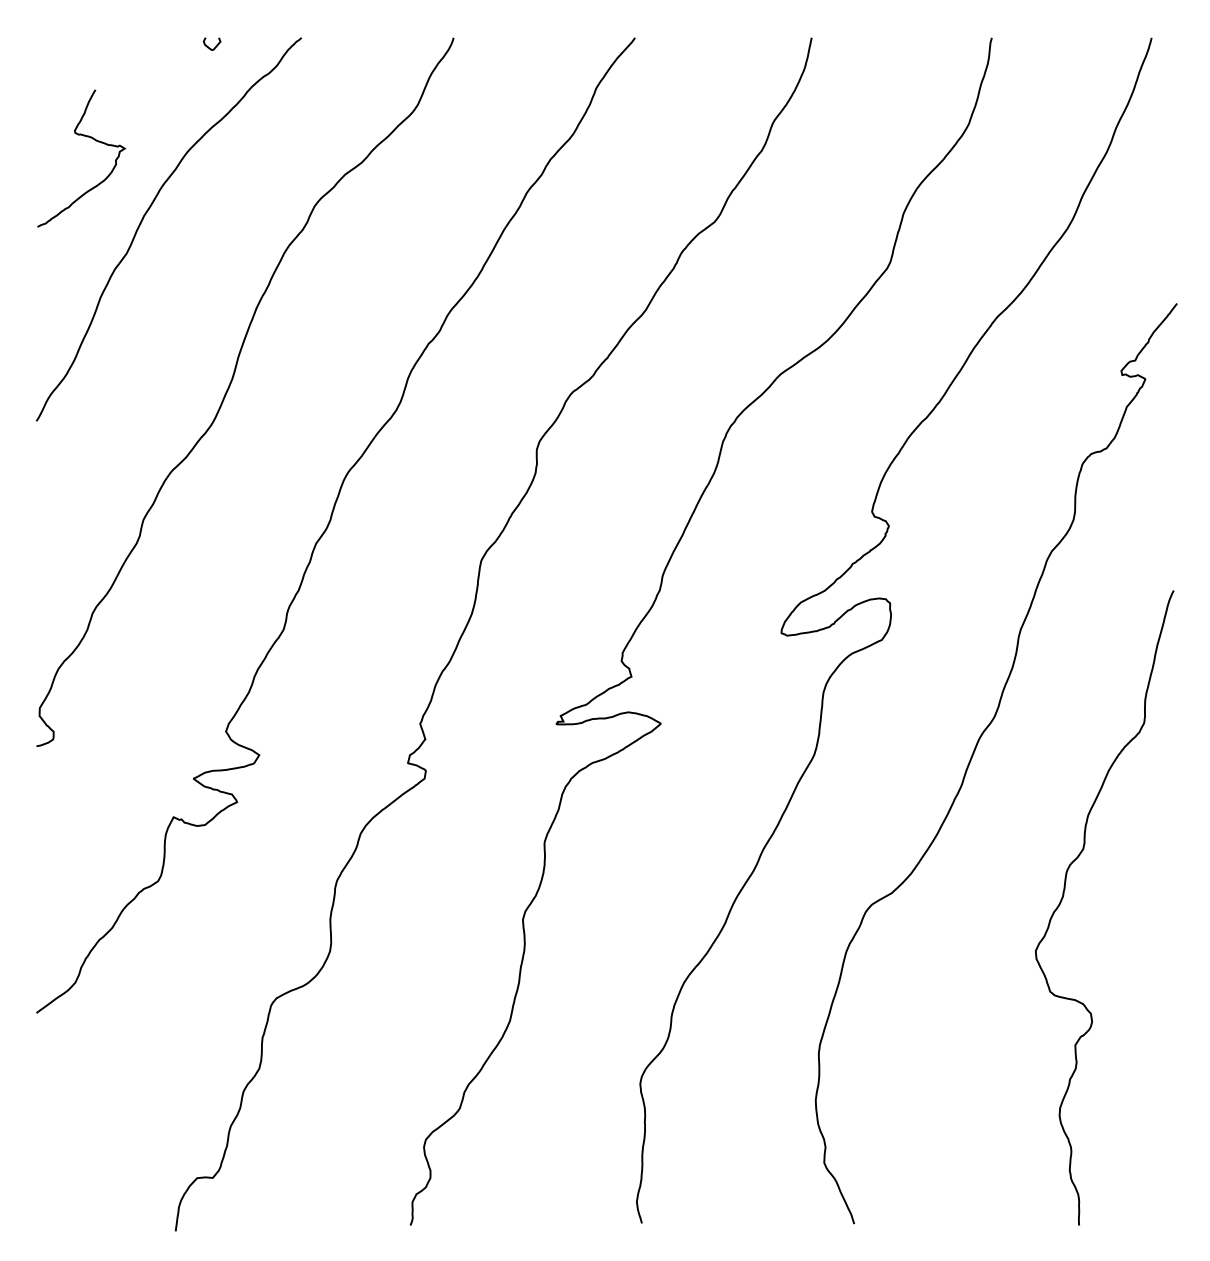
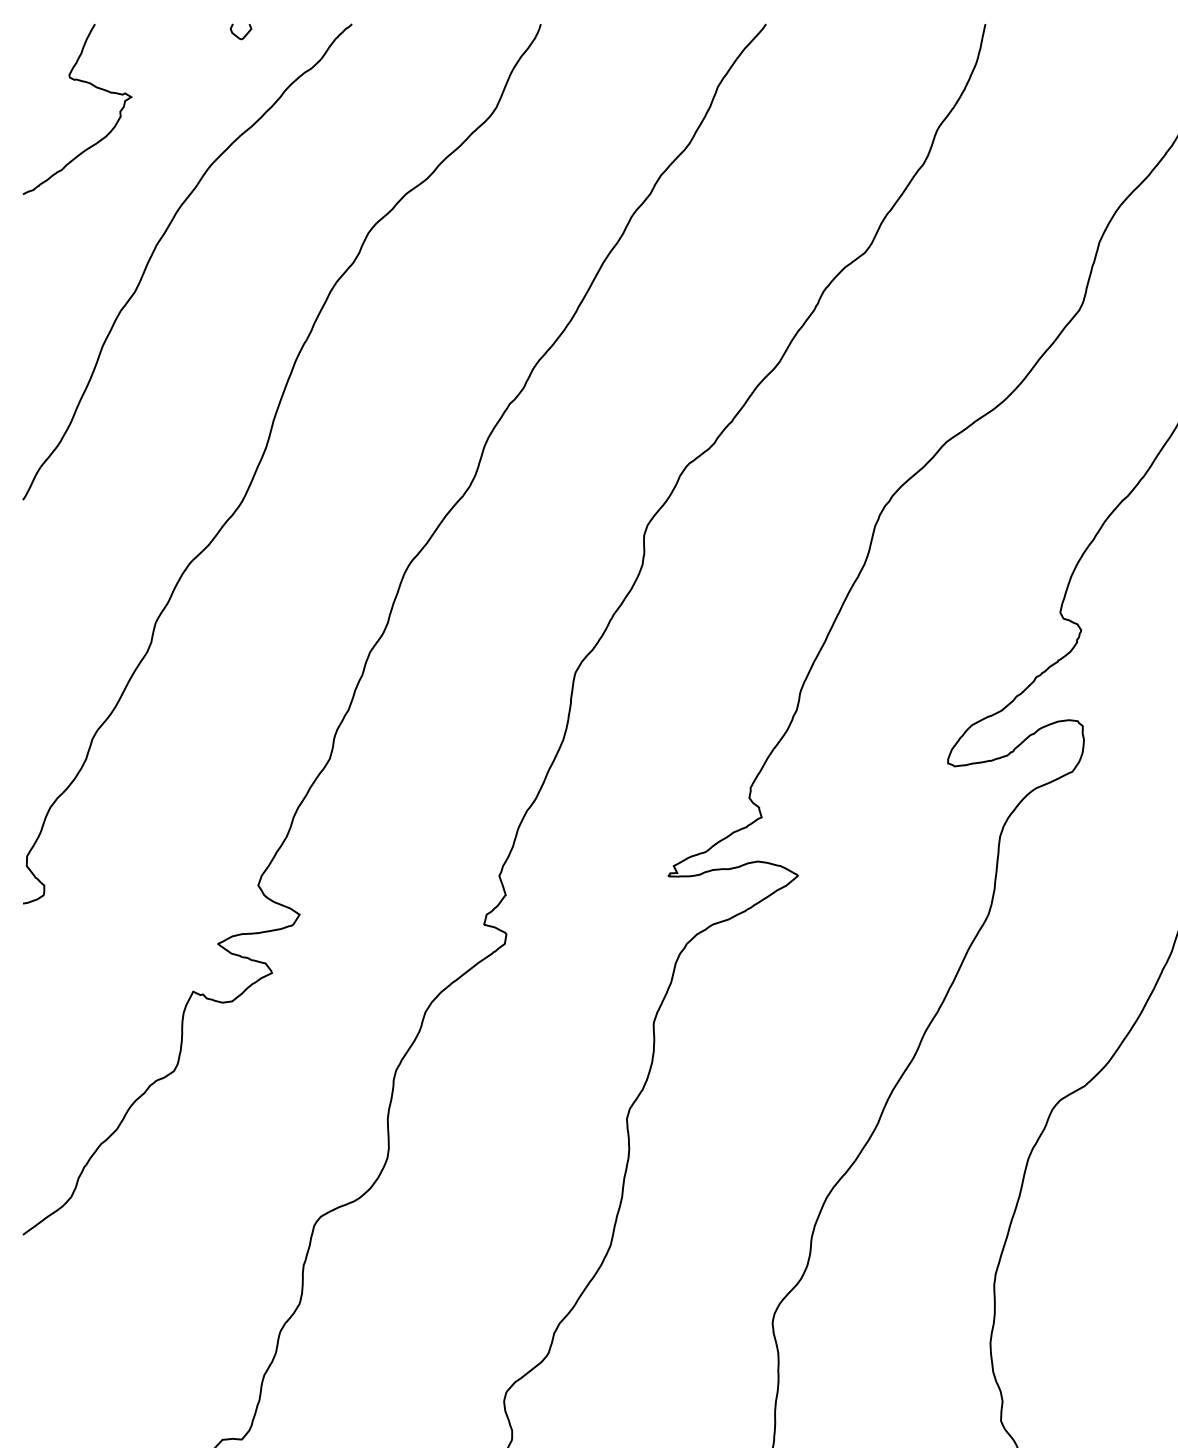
curve: (87, 137) -> (85, 83), moved

